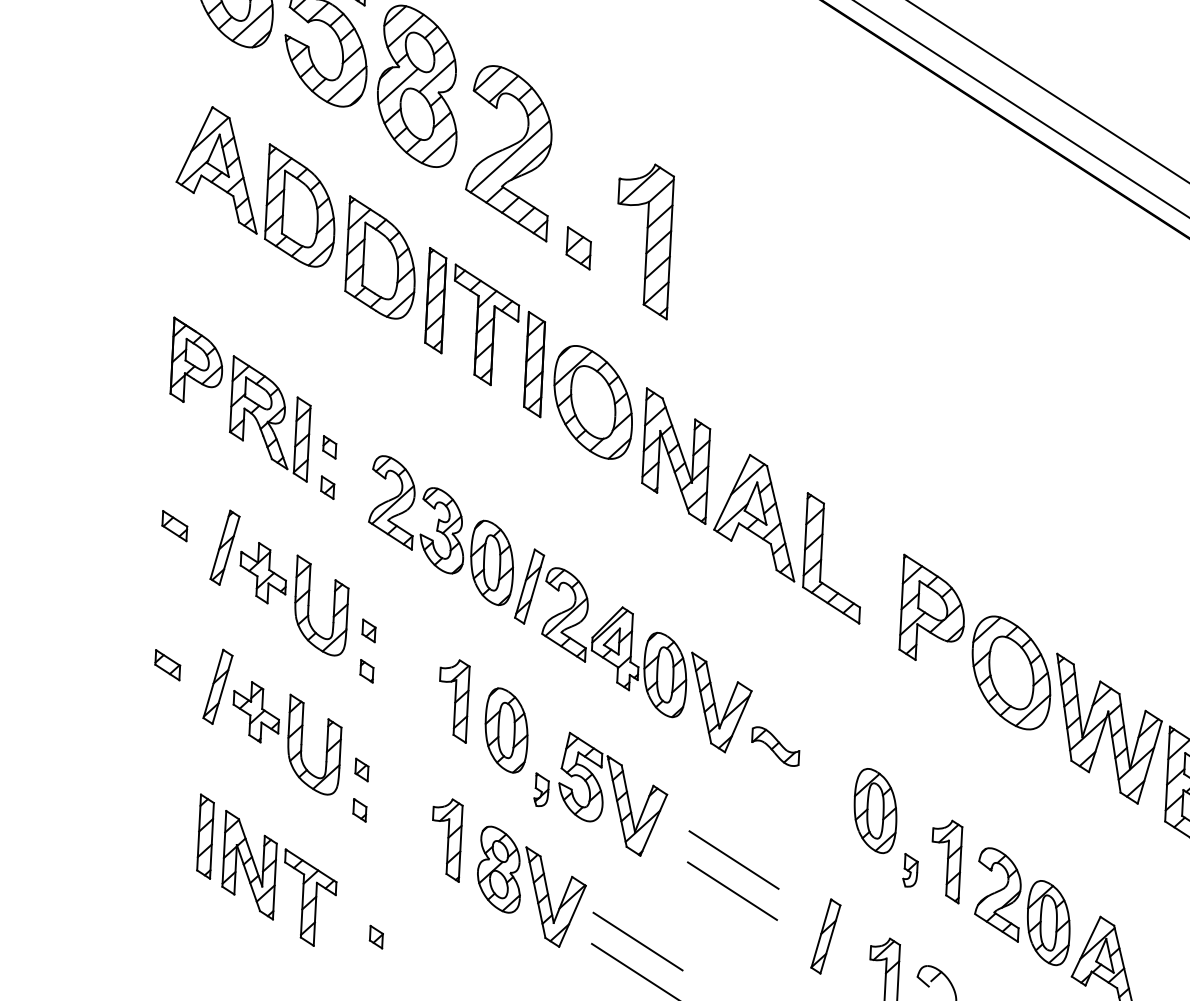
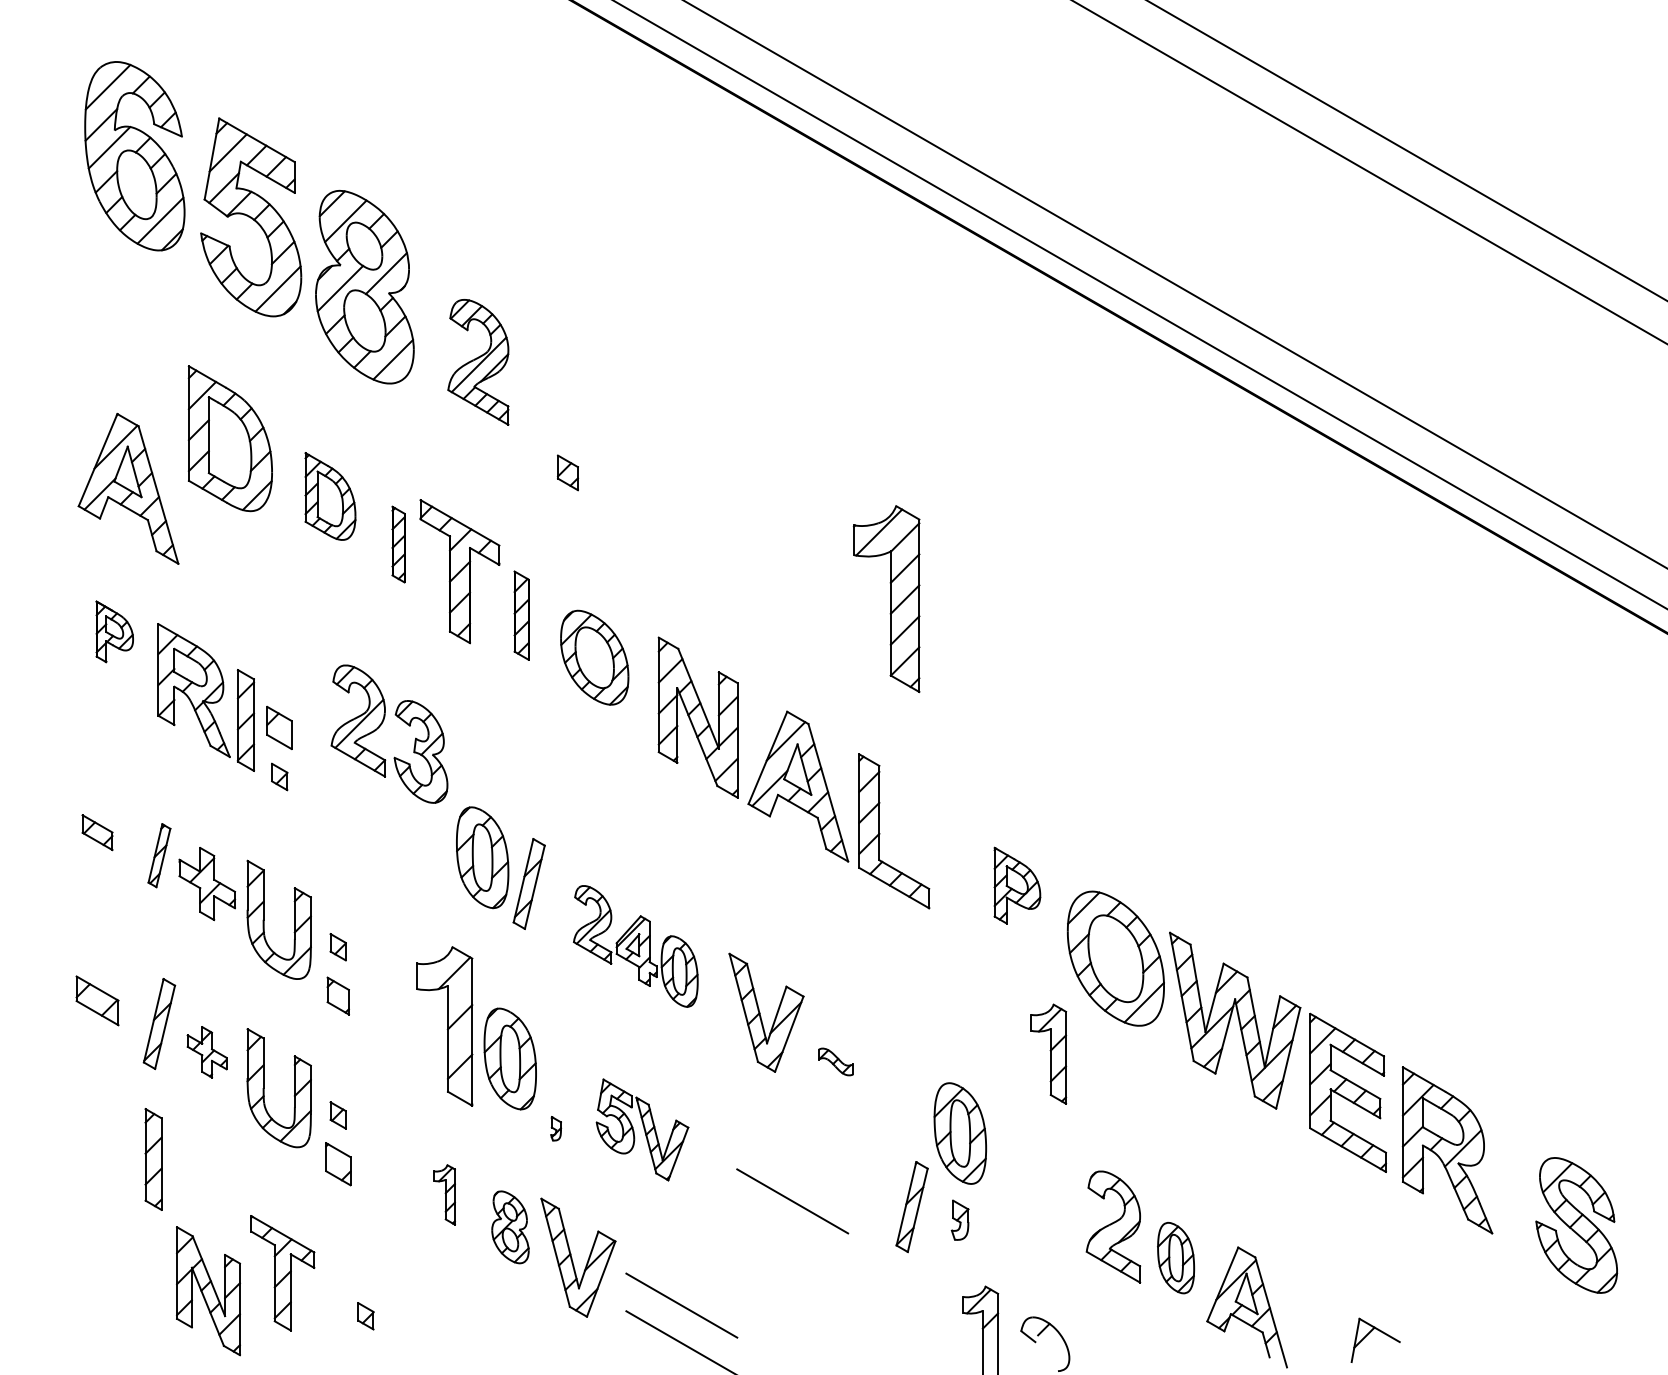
part: (509, 153) -> (478, 362), size x0.6
part: (218, 169) -> (128, 488), moved
part: (643, 241) -> (886, 599), moved
part: (578, 248) -> (567, 472), size x0.7
part: (381, 257) -> (330, 496), size x0.6
part: (435, 300) -> (398, 544), size x0.6
part: (197, 360) -> (114, 631), size x0.6
part: (534, 364) -> (521, 615), size x0.7
part: (593, 402) -> (594, 657), size x0.7
part: (329, 447) -> (279, 728), size x1.6
part: (411, 507) -> (381, 725), moved
part: (225, 547) -> (159, 855), size x0.7
part: (933, 608) -> (1017, 885), size x0.6
part: (614, 642) -> (635, 946), size x0.7
part: (167, 664) -> (97, 1000), size x1.4
part: (366, 670) -> (337, 995), size x1.4
part: (453, 700) -> (444, 1026), size x1.6
part: (255, 712) -> (206, 1052), size x0.7
part: (775, 746) -> (835, 1061), size x0.6
part: (541, 789) -> (555, 1128), size x0.6
part: (612, 794) -> (642, 1129), size x0.7
part: (359, 810) -> (337, 1164), size x1.6
part: (205, 836) -> (153, 1159), moved
part: (446, 839) -> (444, 1194), size x0.6
part: (946, 860) -> (1048, 1053), moved
part: (249, 865) -> (208, 1291), moved
part: (499, 869) -> (510, 1227), size x0.7
part: (909, 869) -> (959, 1219), moved
line: (732, 891) -> (792, 1239), removed
part: (1048, 922) -> (1175, 1257), size x0.7
part: (825, 936) -> (911, 1207), moved

